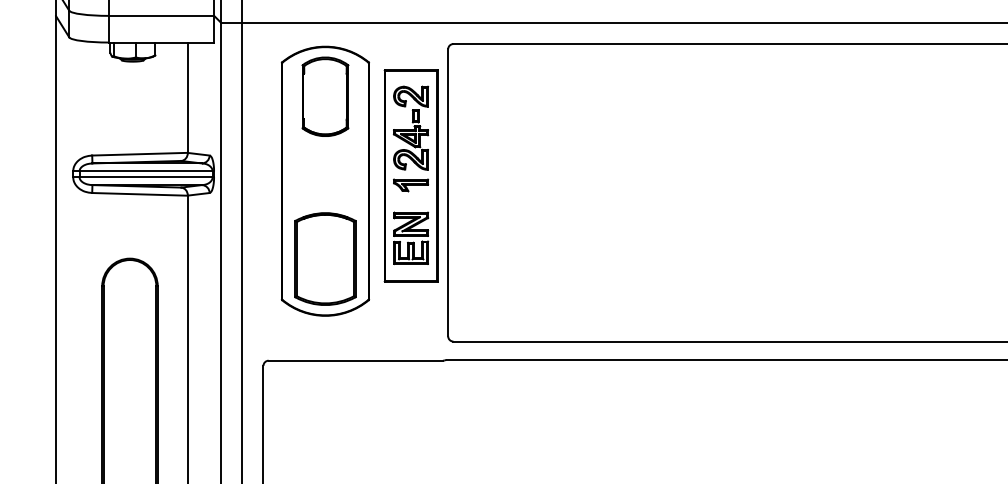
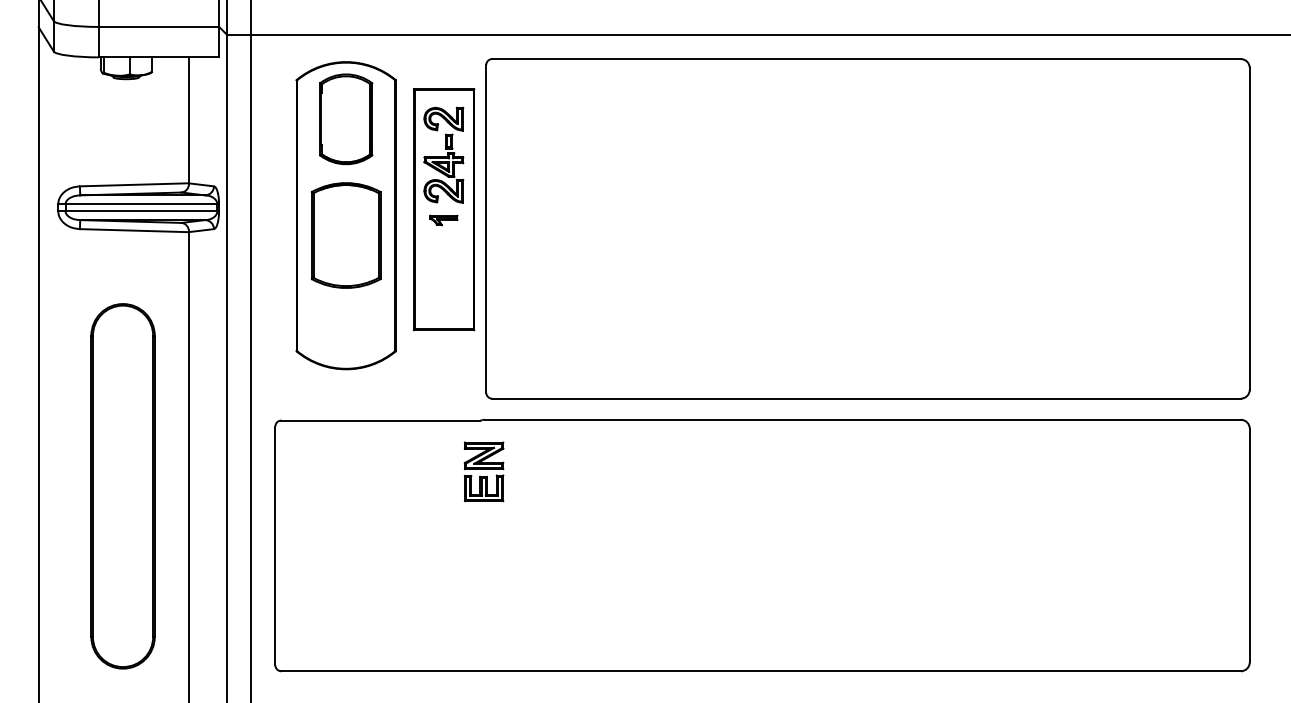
part: (410, 185) -> (443, 220), size x0.7
part: (410, 238) -> (483, 471), moved
part: (324, 259) -> (345, 235), moved

